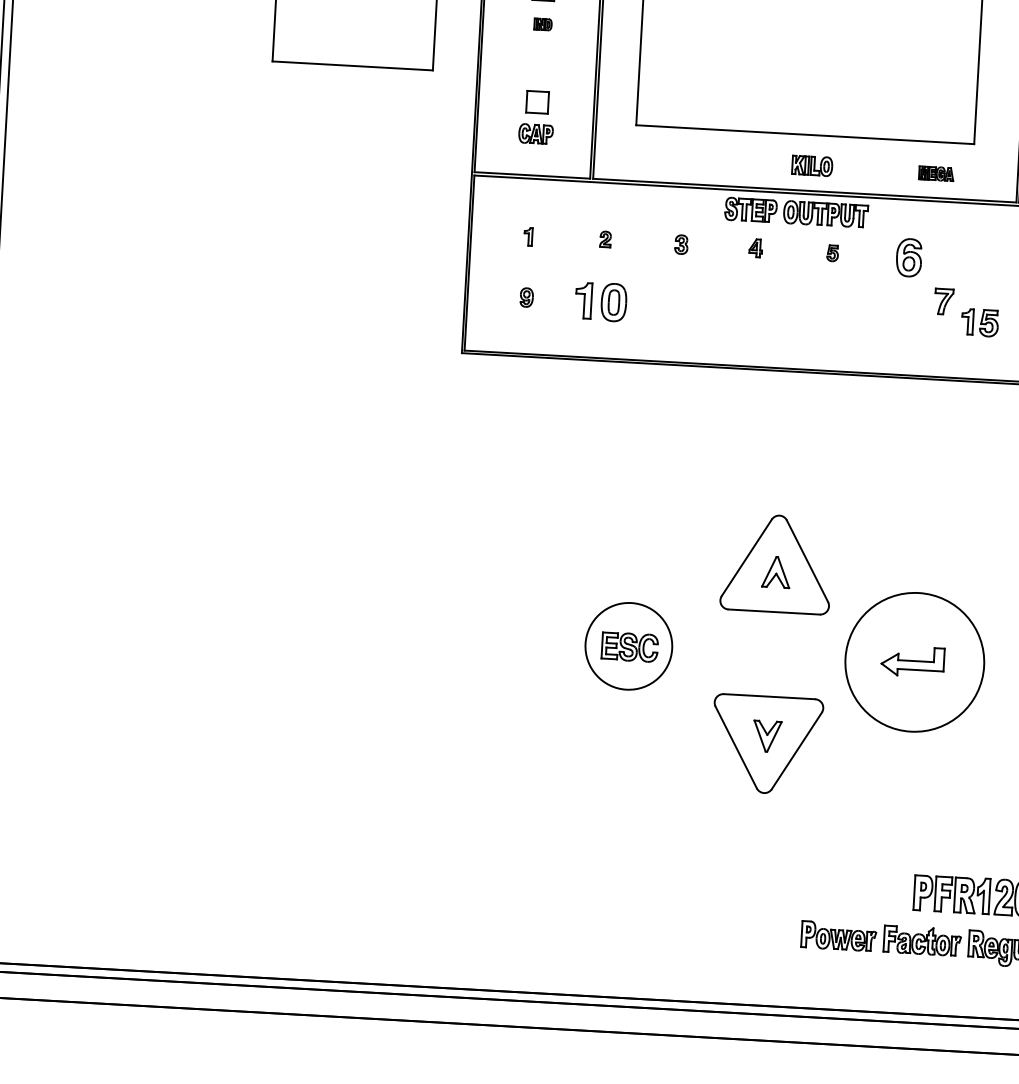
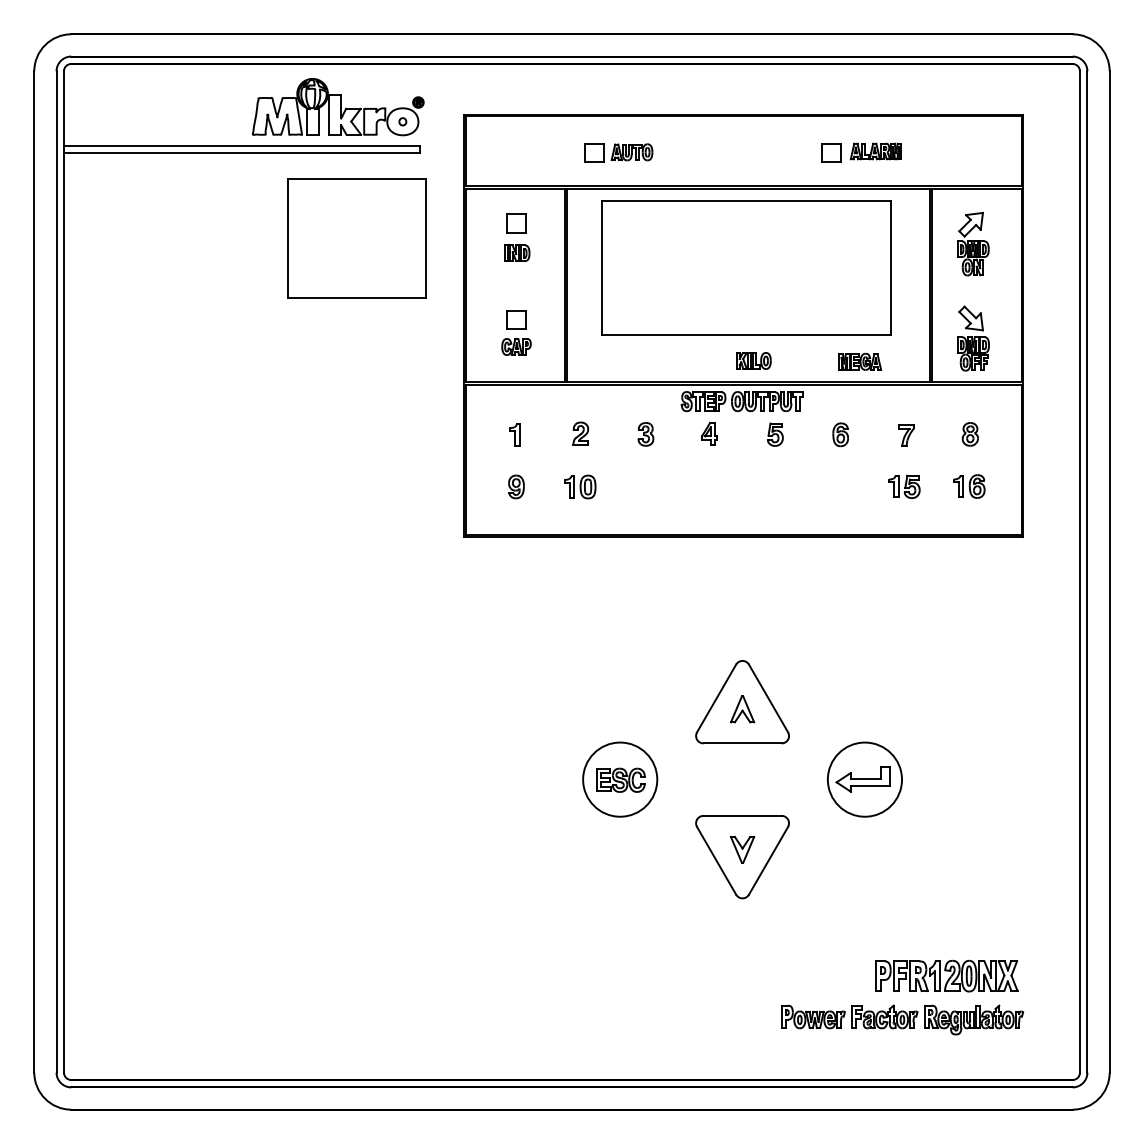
part: (543, 23) -> (517, 252), size x1.67
part: (935, 173) -> (859, 361), size x1.43
part: (527, 236) -> (514, 434), size x1.43
part: (605, 239) -> (580, 433), size x1.67
part: (680, 244) -> (645, 434), size x1.43
part: (755, 247) -> (709, 433), size x1.43
part: (832, 253) -> (775, 434), size x1.67
part: (908, 257) -> (840, 434), size x0.71
part: (526, 297) -> (516, 486), size x1.43
part: (601, 301) -> (580, 486), size x0.71
part: (943, 301) -> (906, 435), moved
circle: (914, 662) -> (864, 779), size x0.62

